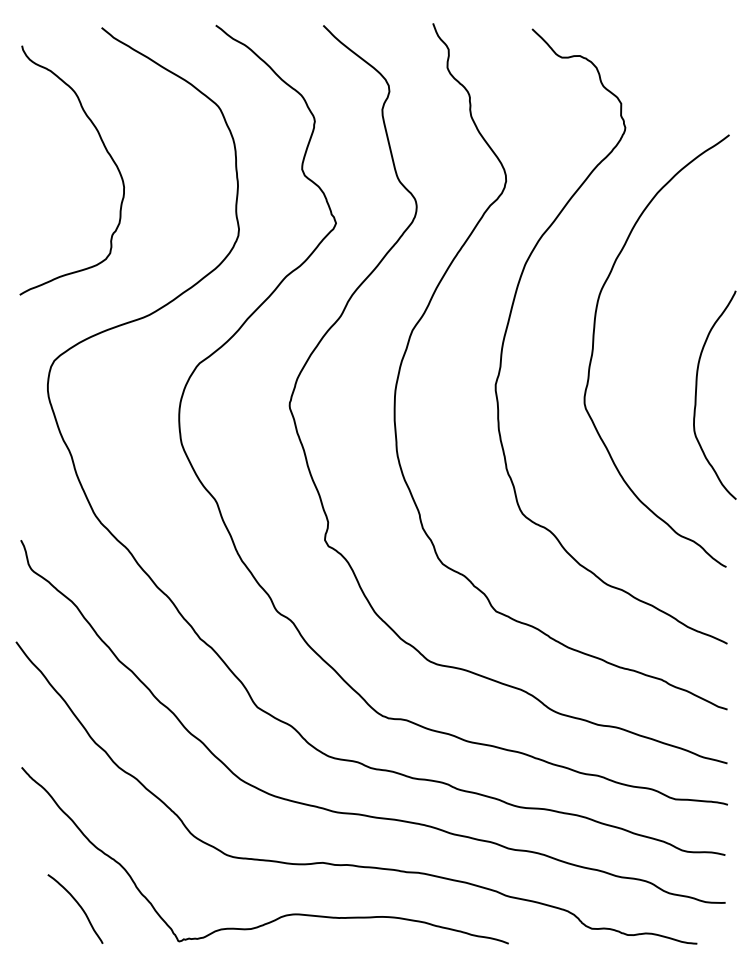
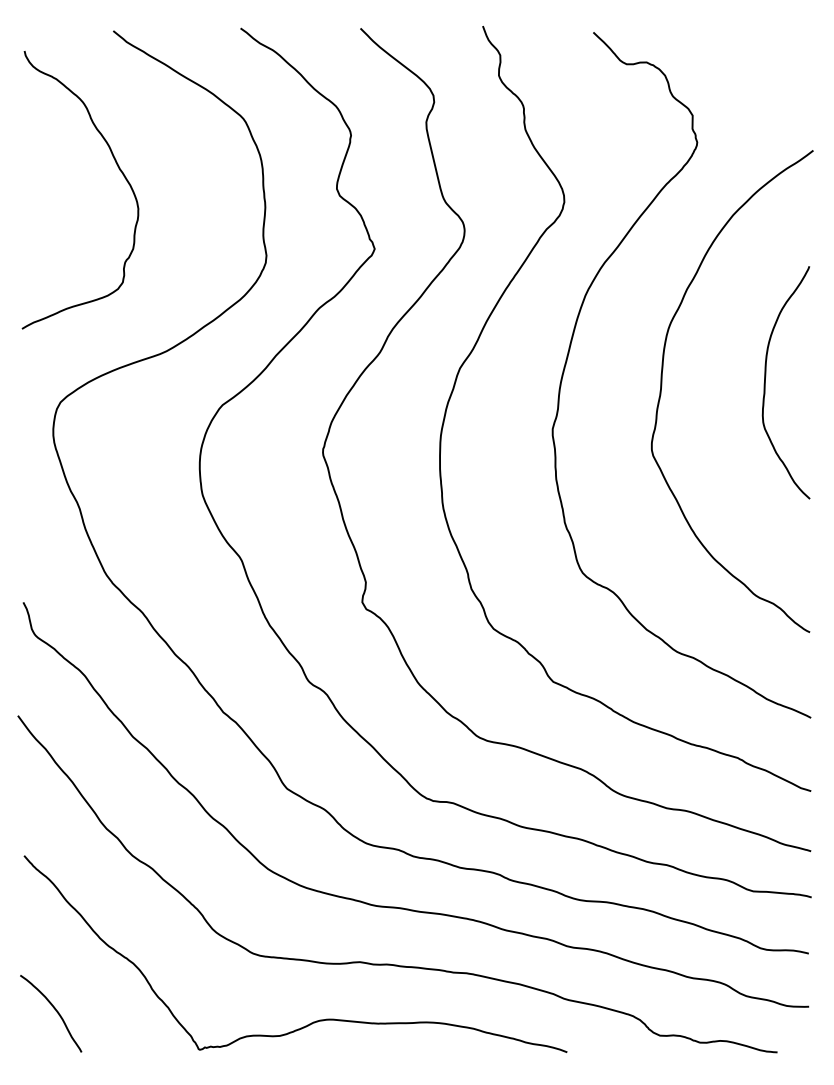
curve: (697, 389) -> (766, 376), moved
curve: (78, 905) -> (54, 1009), moved

